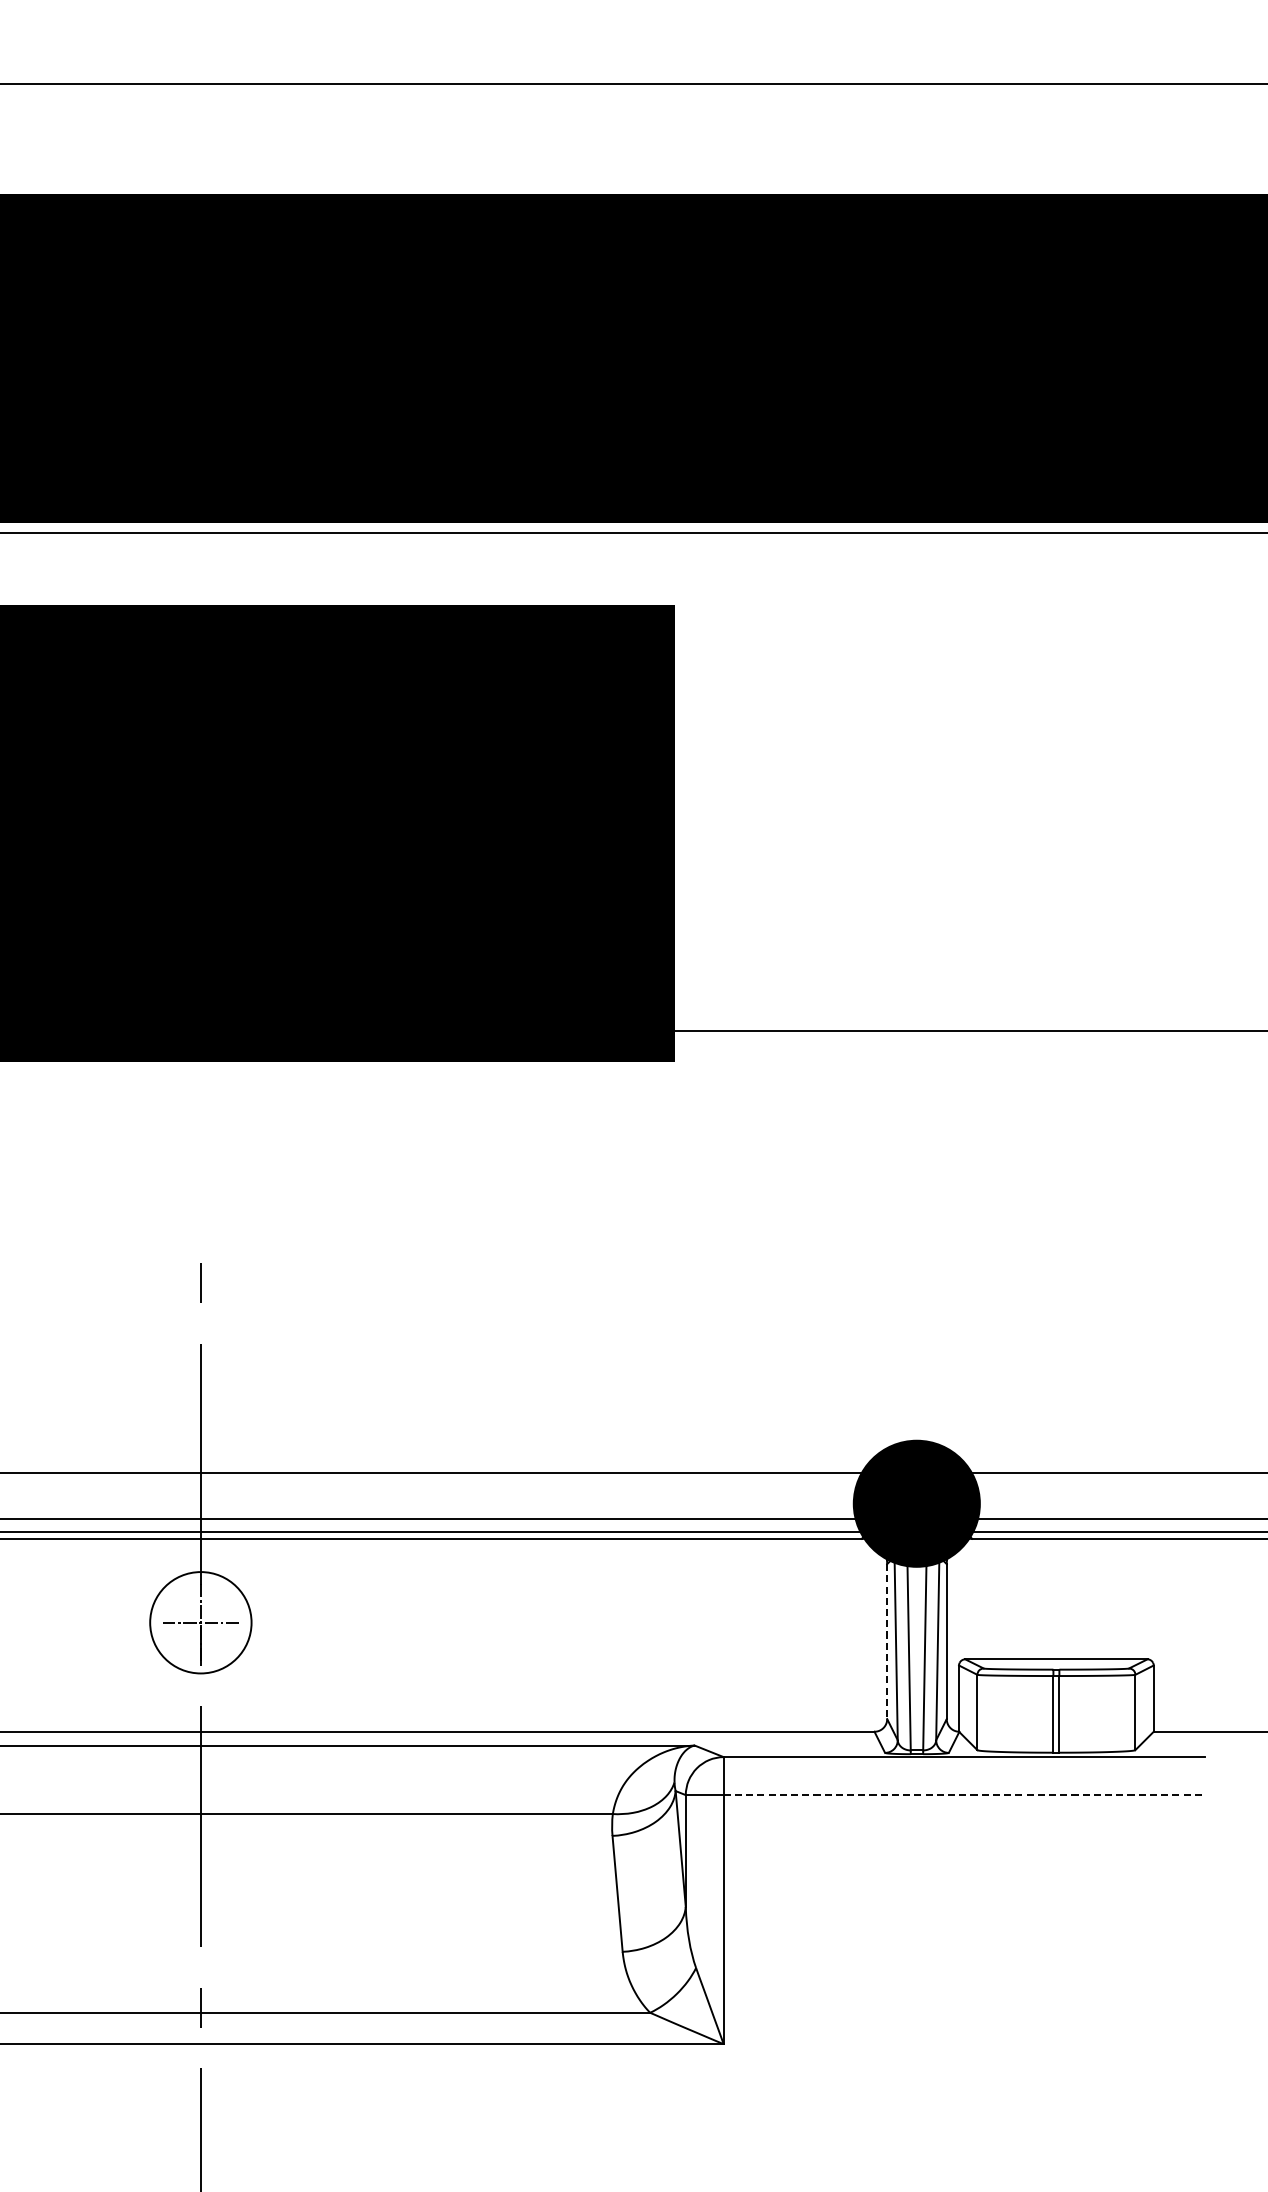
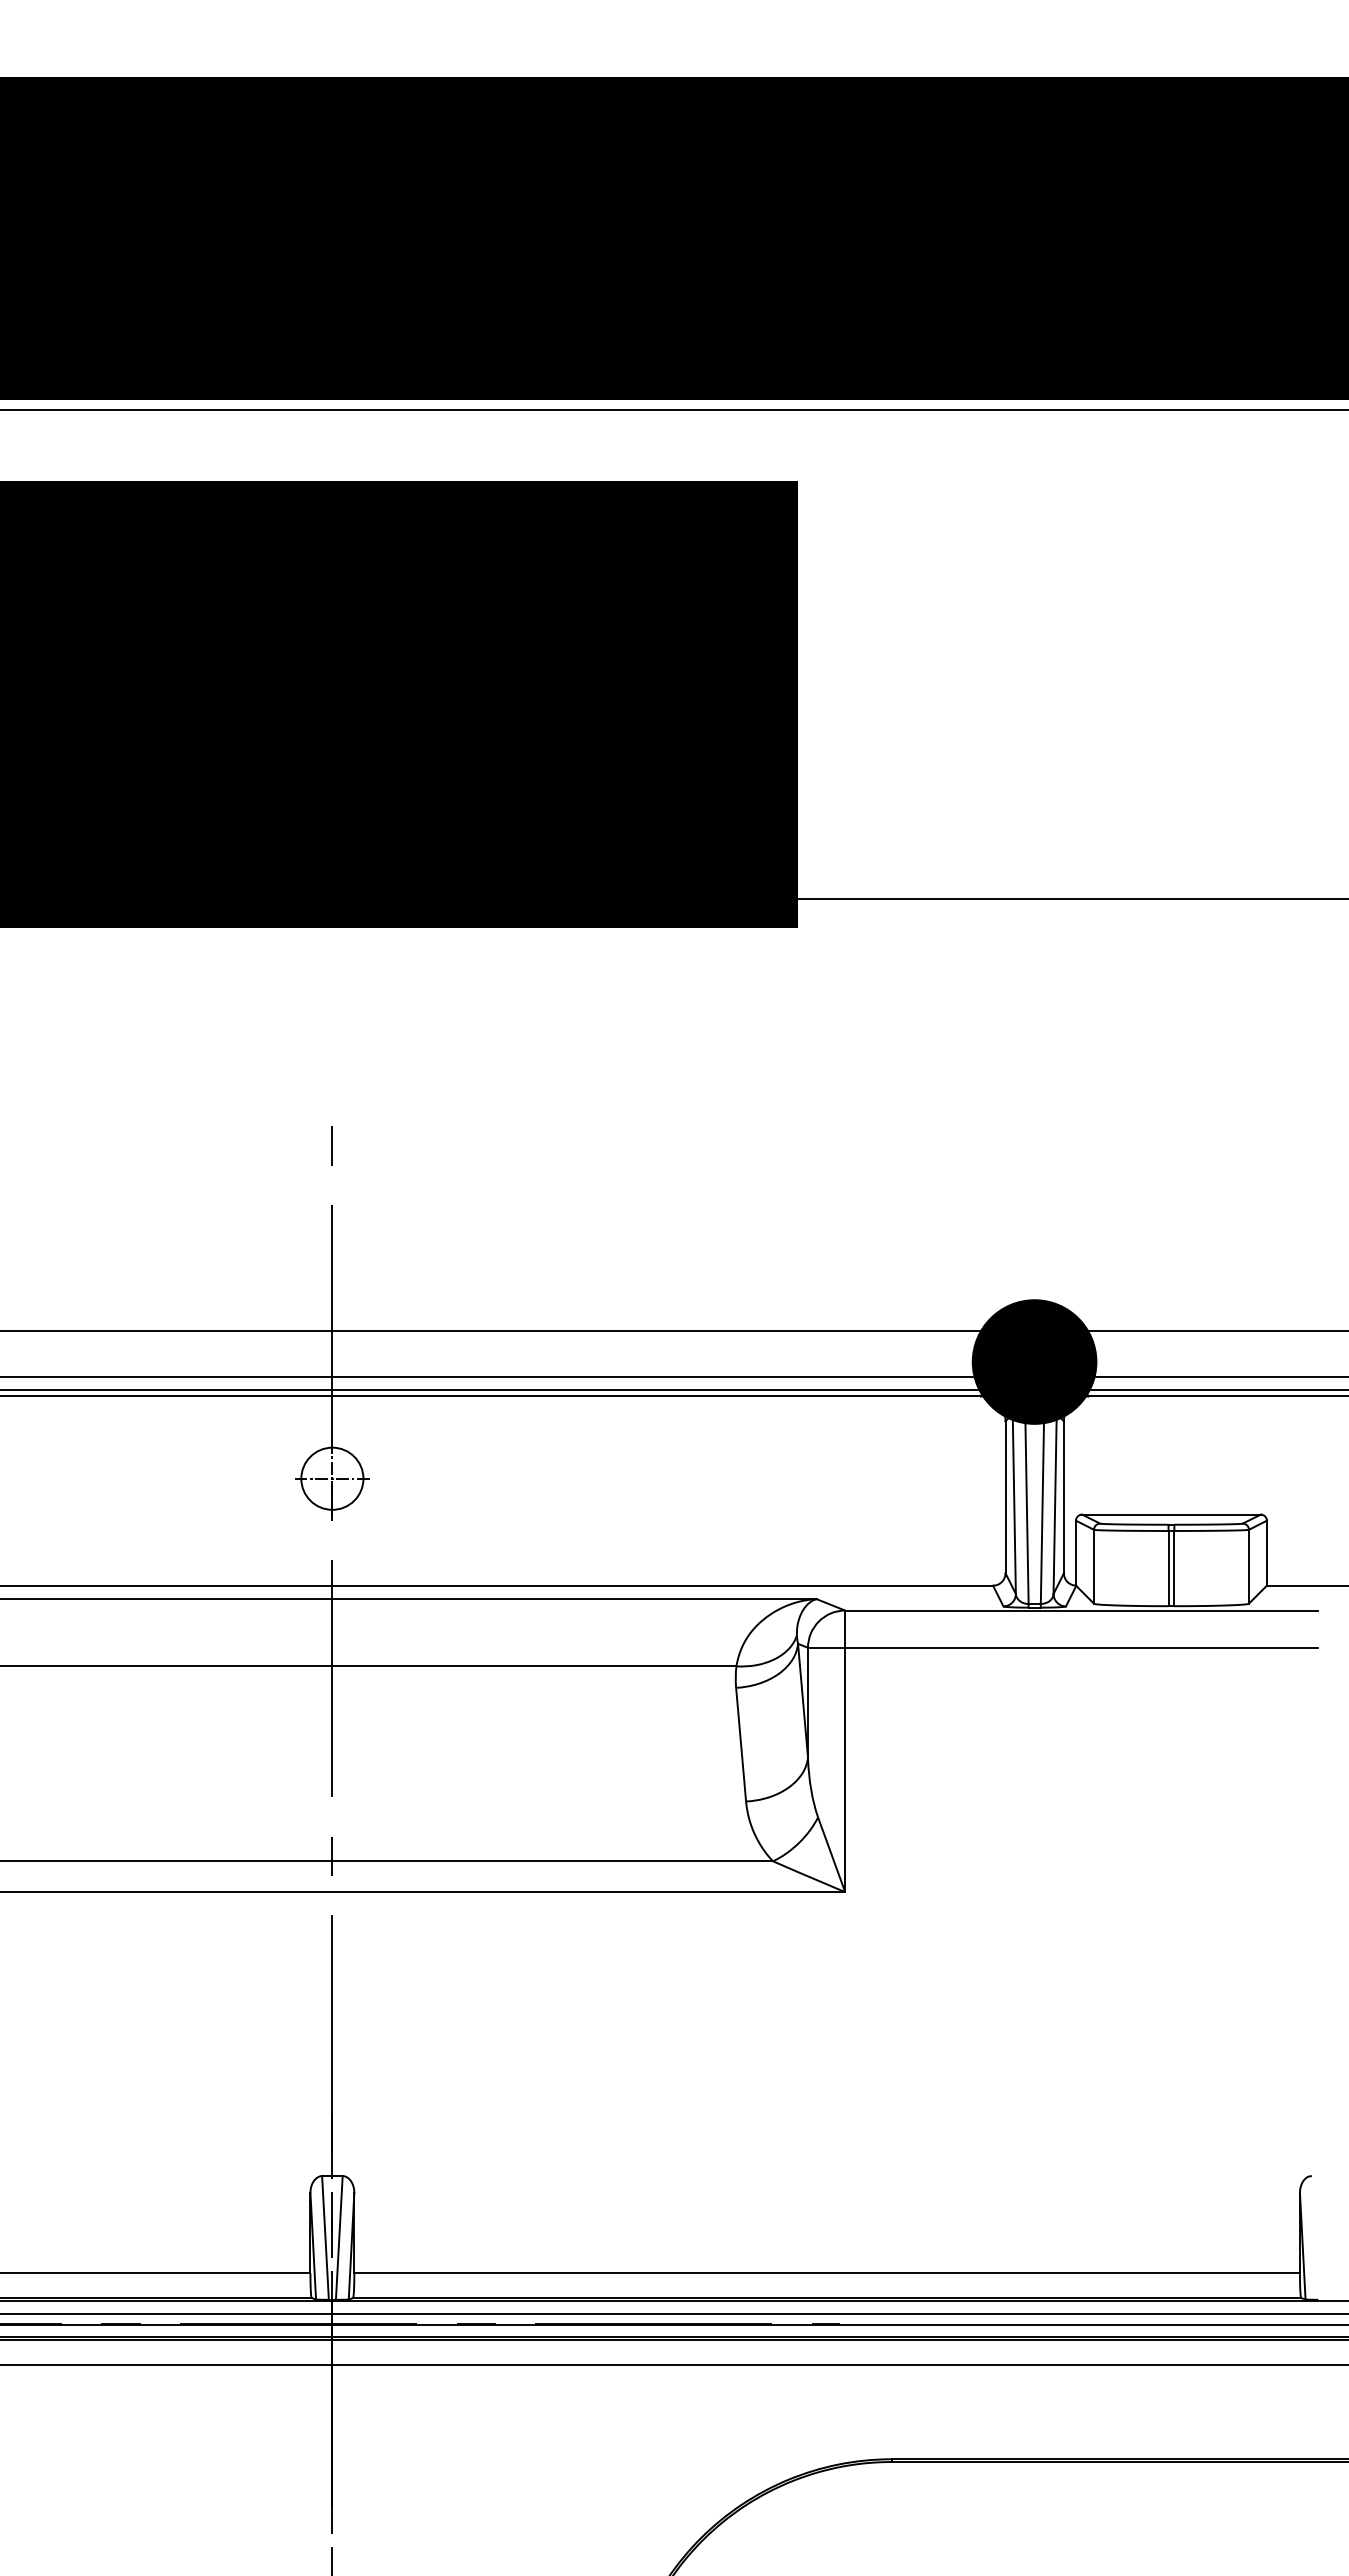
circle: (200, 1622) -> (332, 1478), size x0.62
line: (887, 1641) -> (1005, 1497), dashed -> solid
line: (964, 1794) -> (1081, 1647), dashed -> solid

